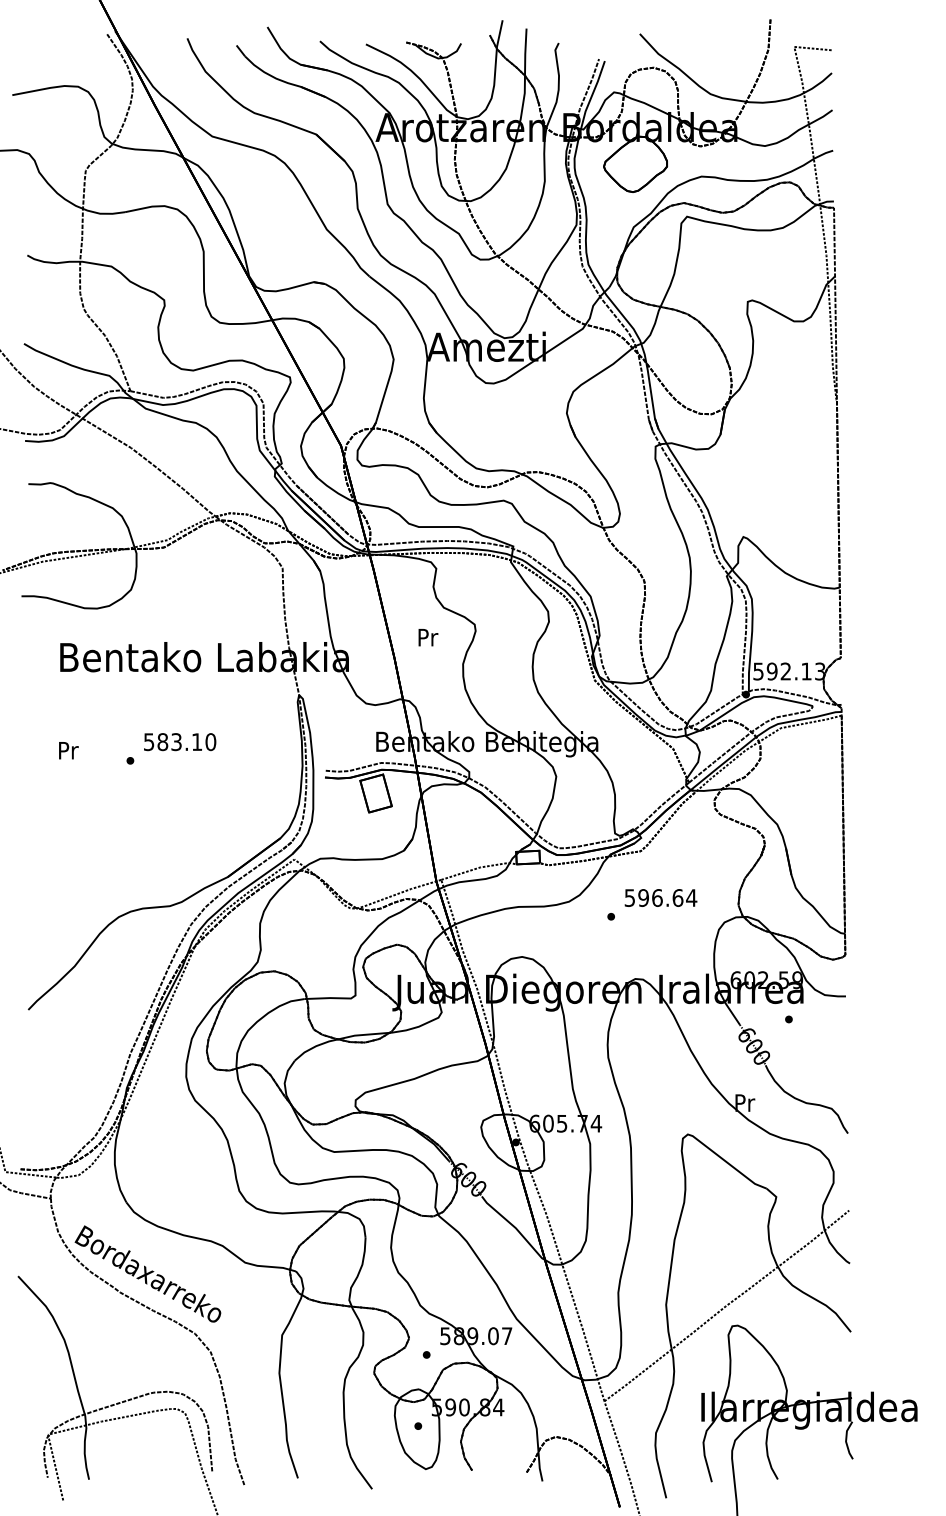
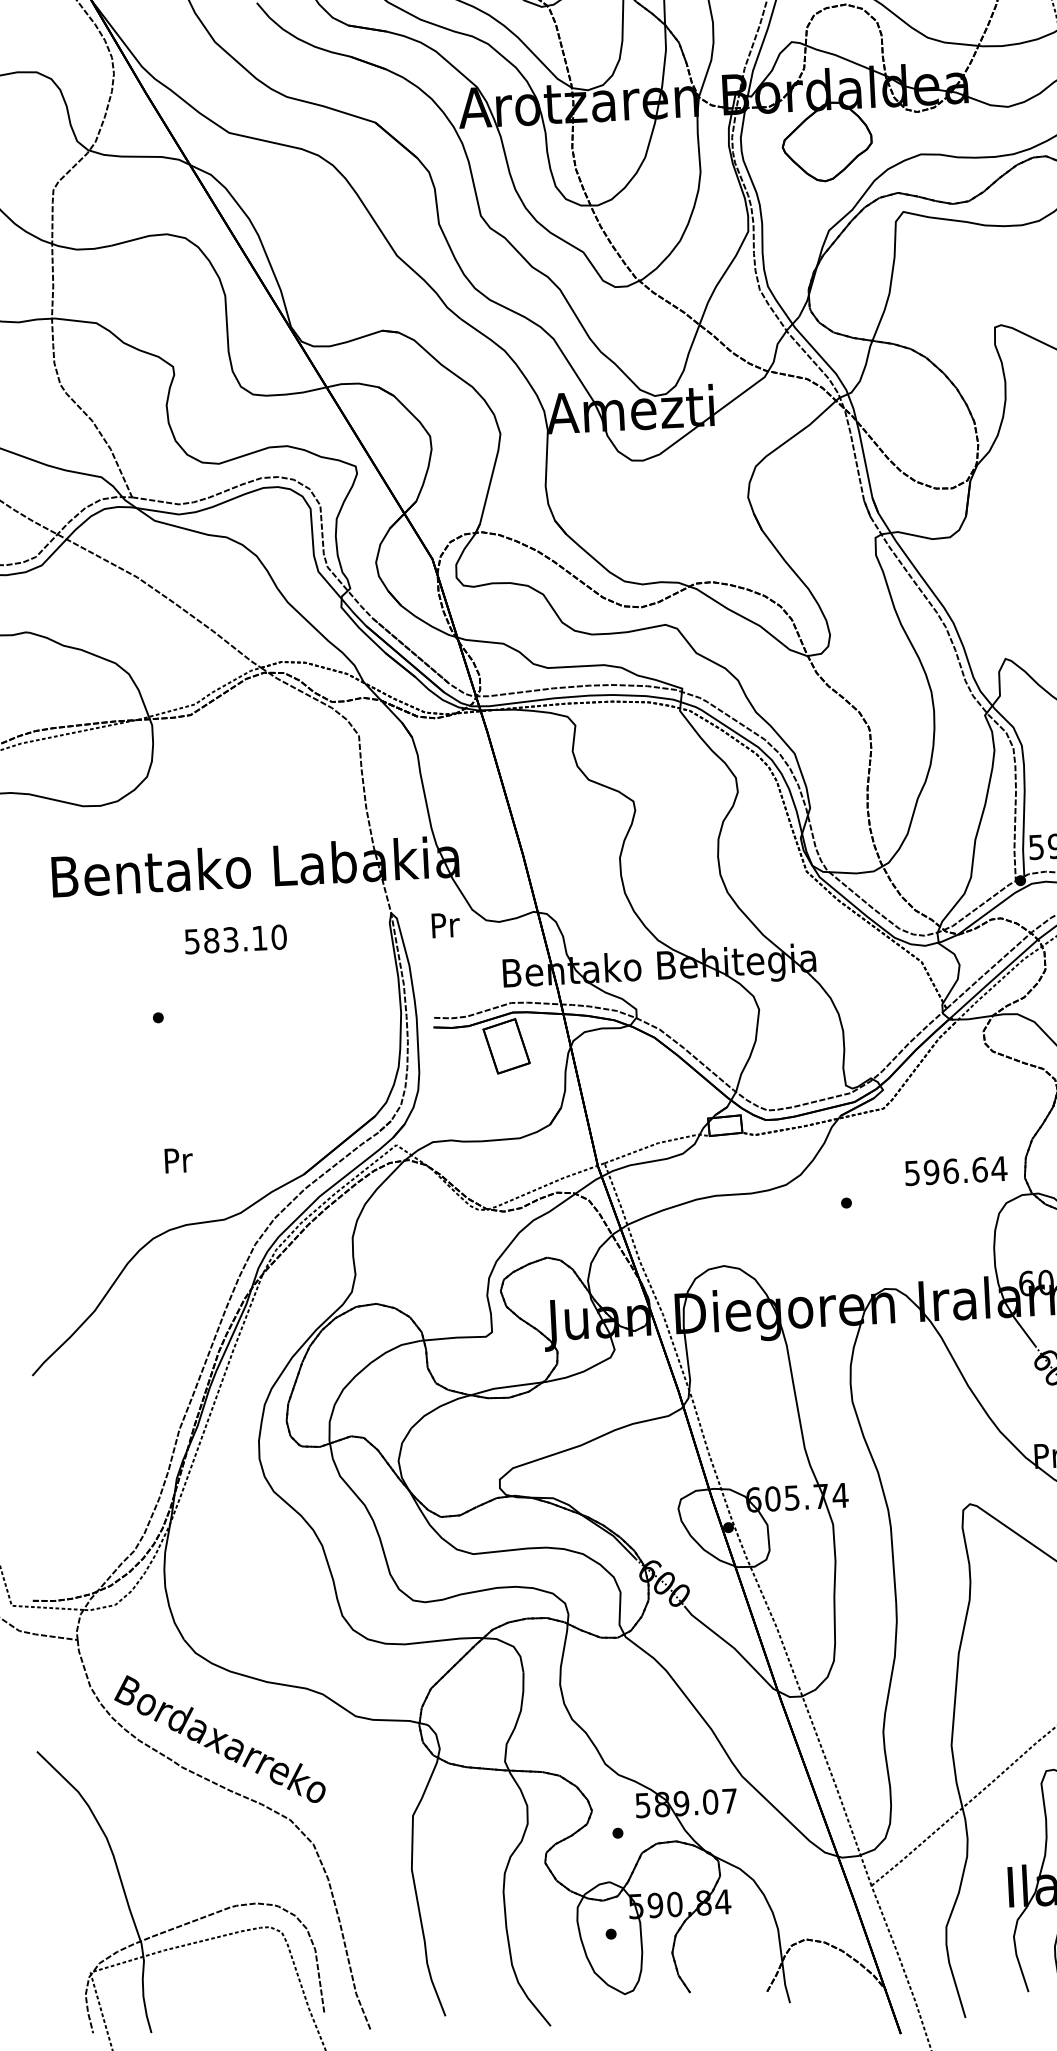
text: (428, 637) -> (446, 925), moved
text: (180, 742) -> (236, 939), moved
text: (68, 750) -> (178, 1160), moved
text: (660, 897) -> (955, 1170), moved

